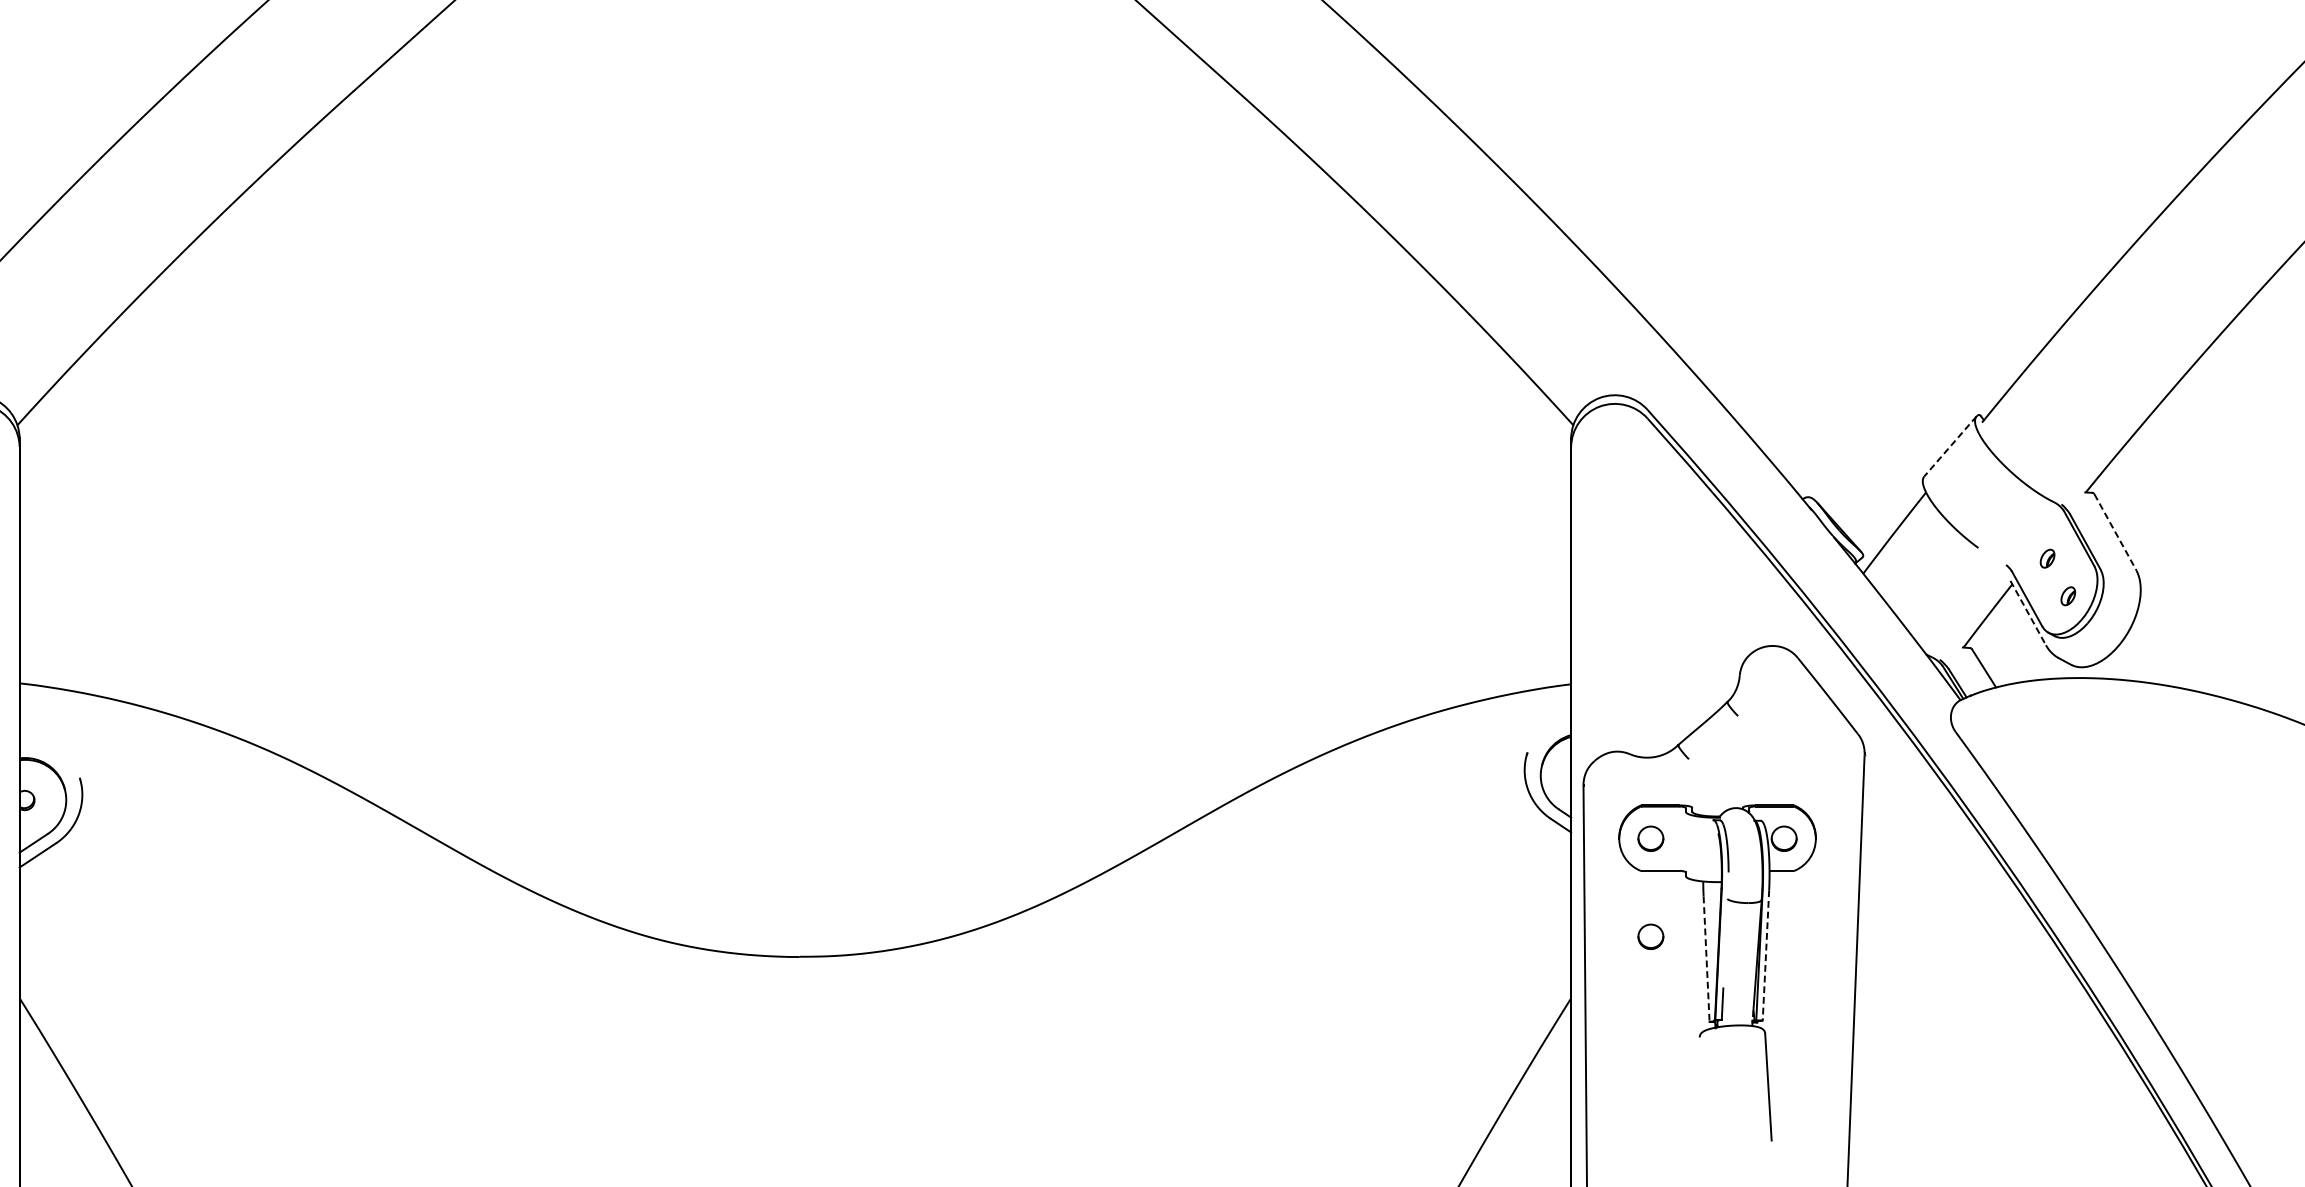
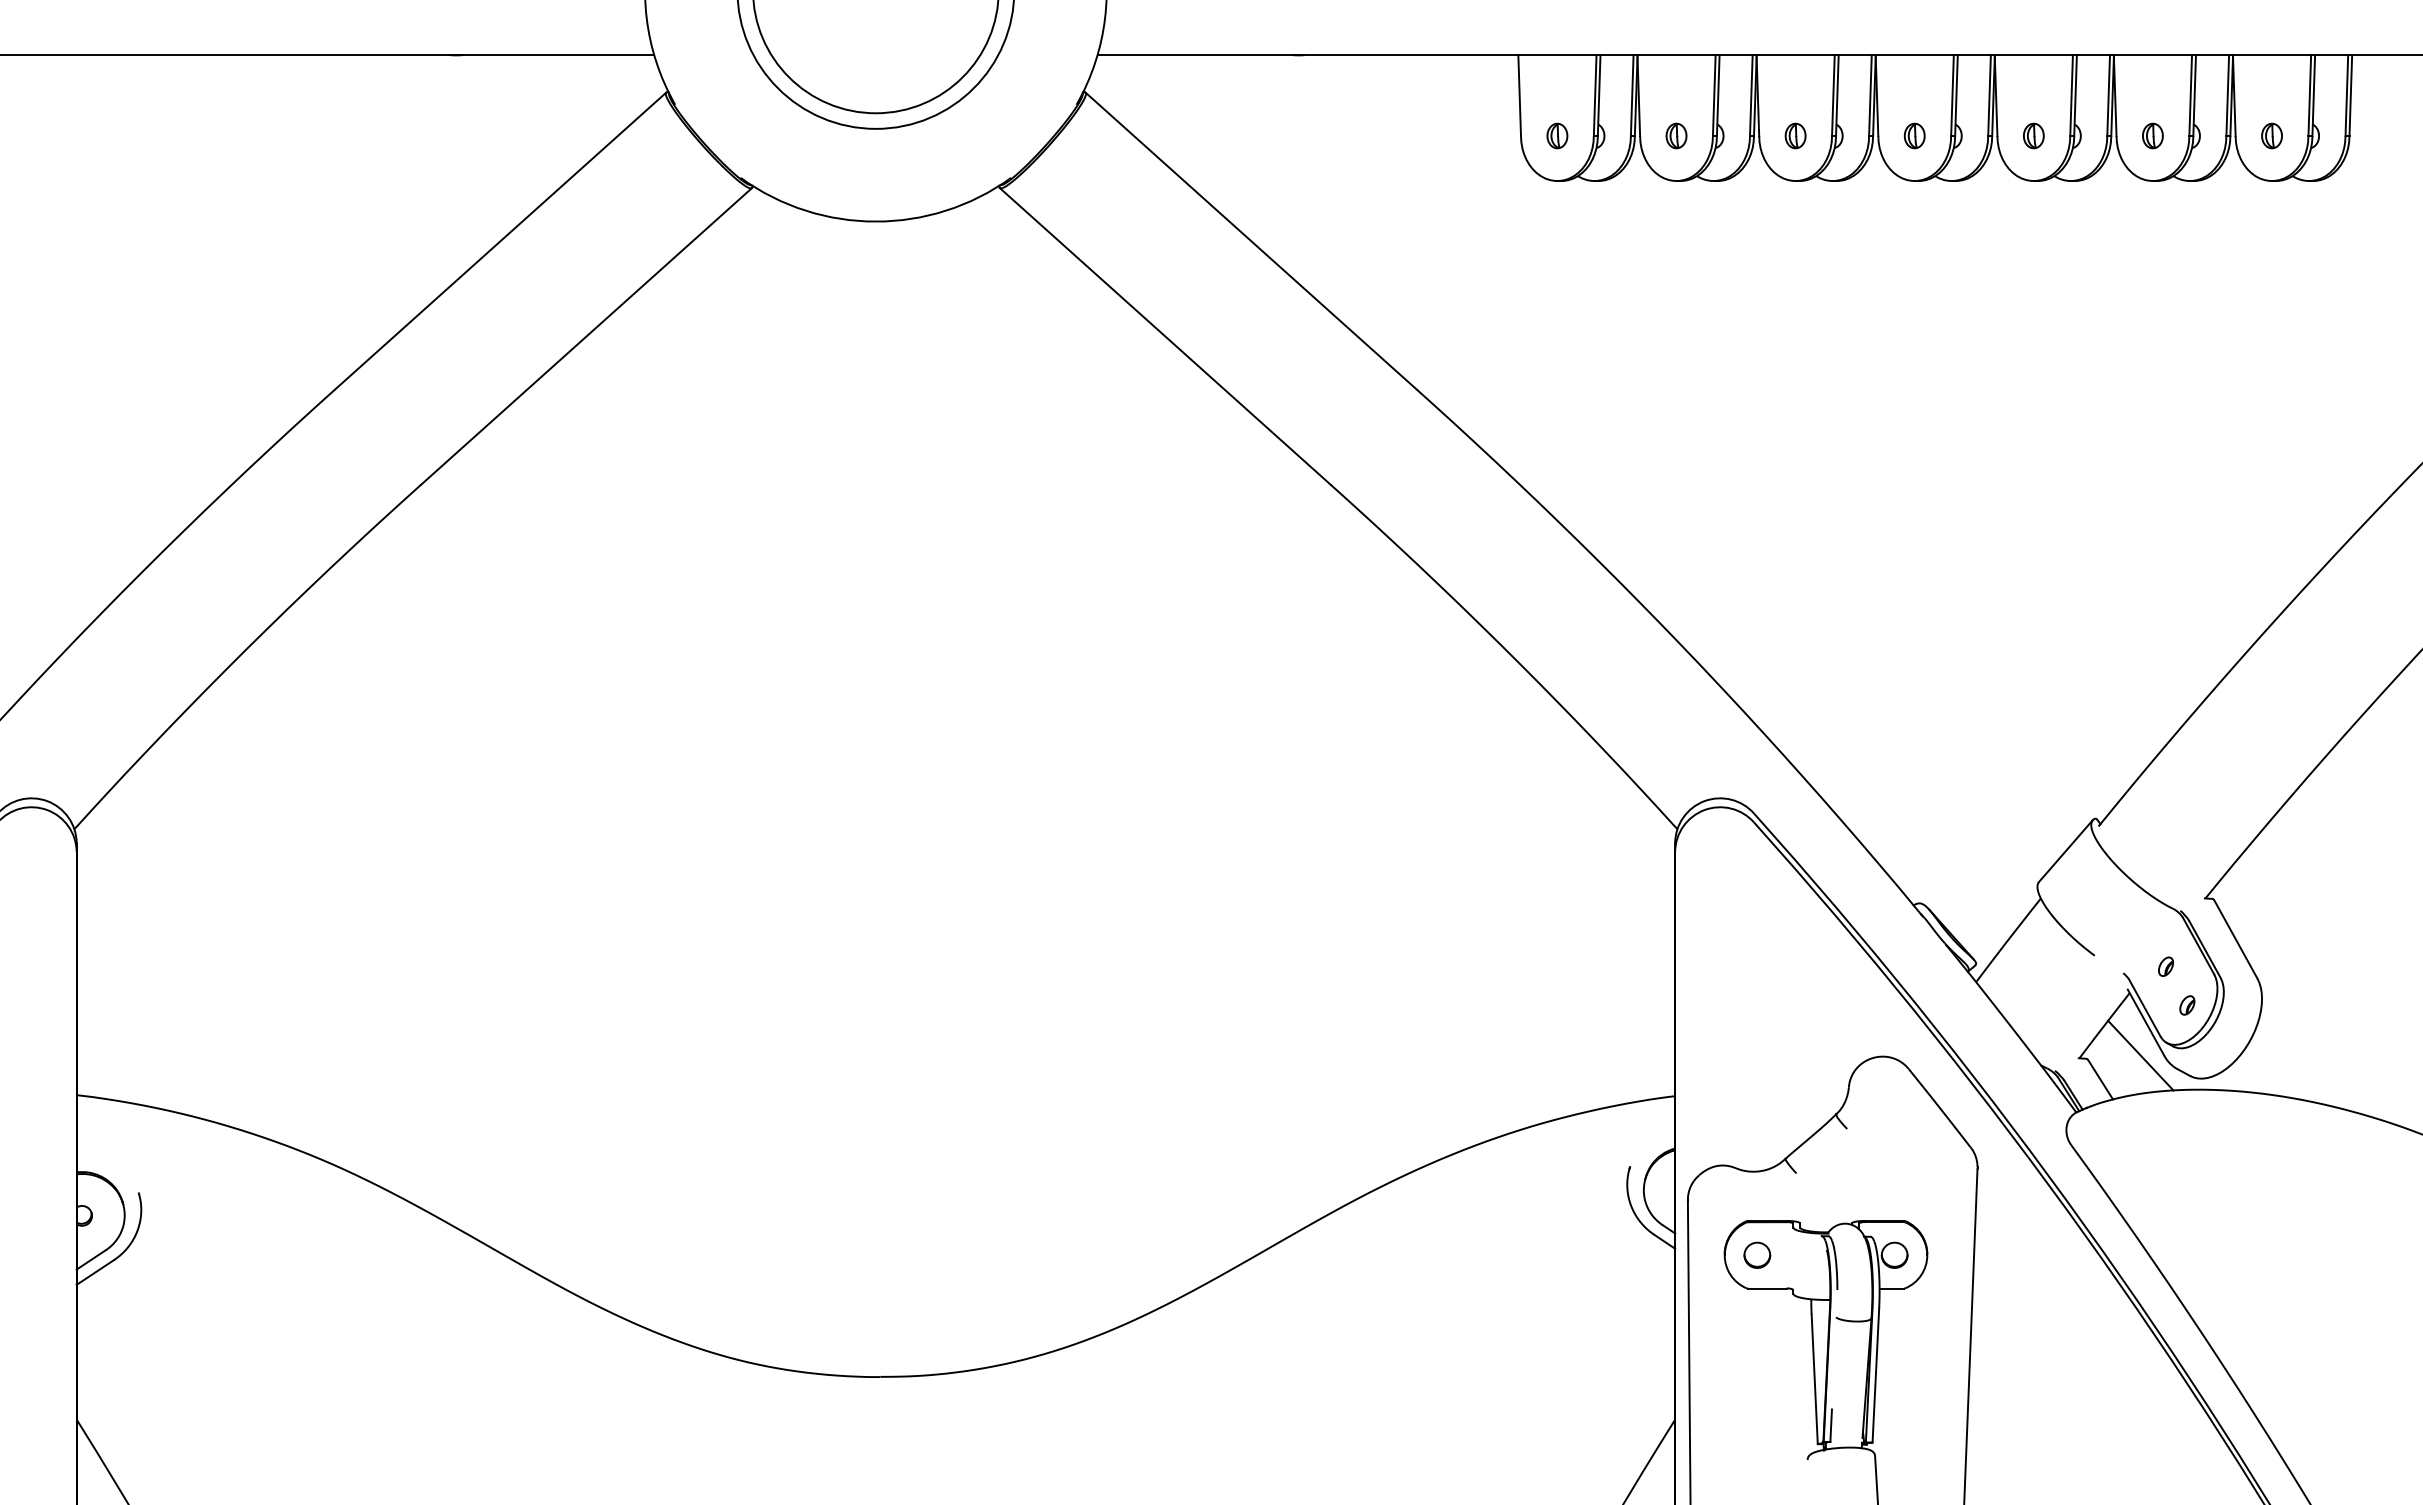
line: (1950, 446) -> (2065, 851), dashed -> solid
line: (2115, 532) -> (2235, 939), dashed -> solid
line: (2028, 612) -> (2146, 1022), dashed -> solid
line: (2022, 644) -> (2140, 1055), added
part: (1651, 936) -> (1757, 1355), removed
line: (1765, 955) -> (1875, 1375), dashed -> solid
line: (1706, 959) -> (1814, 1379), dashed -> solid

